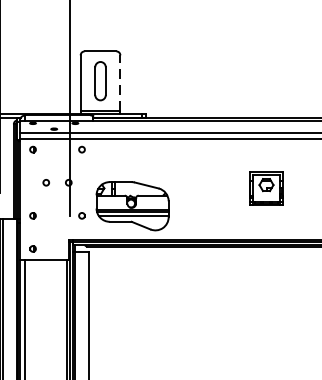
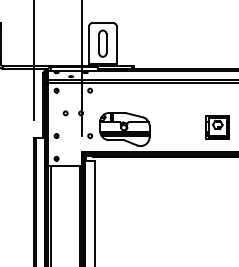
line: (120, 82) -> (116, 44), dashed -> solid
part: (266, 188) -> (217, 127), moved

